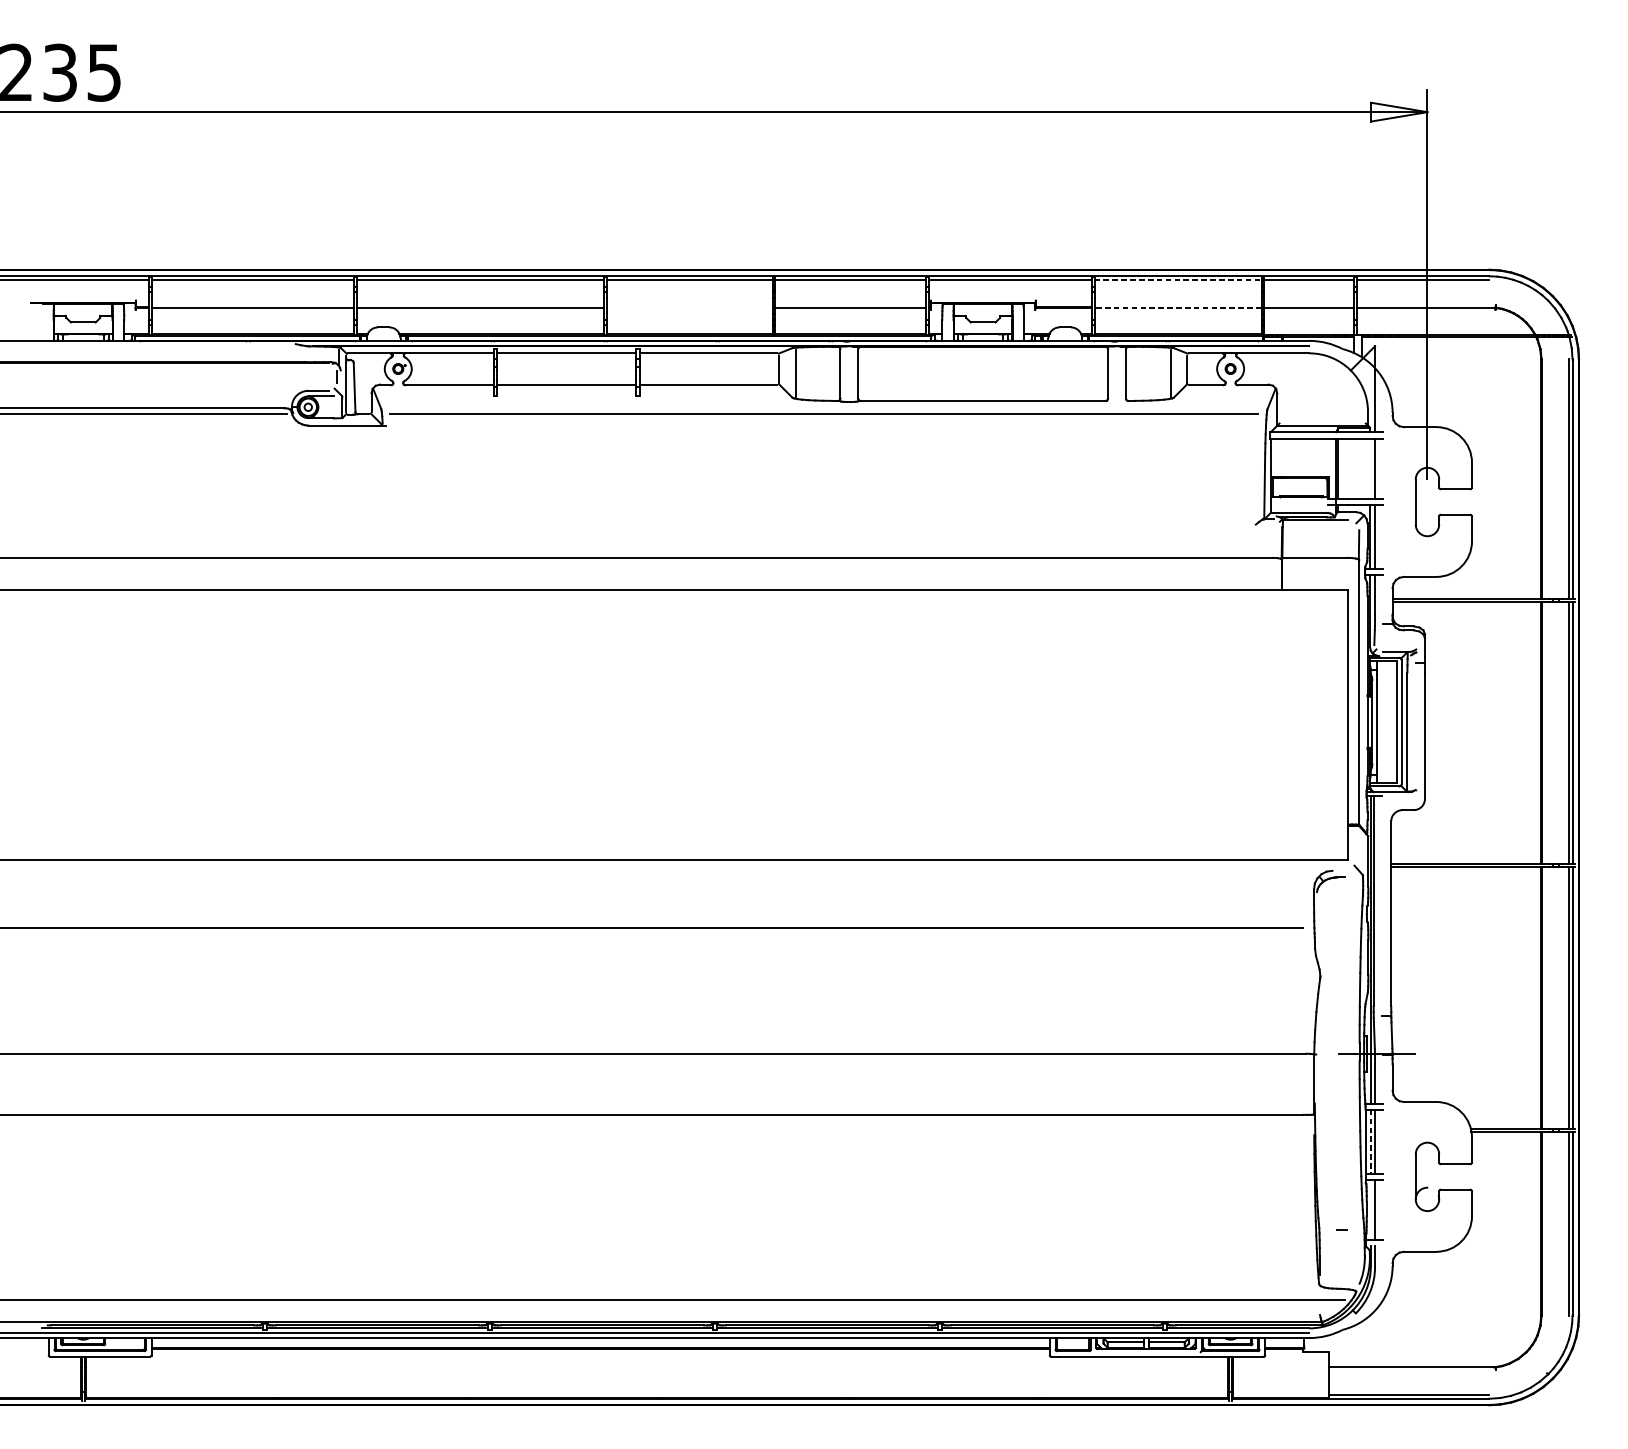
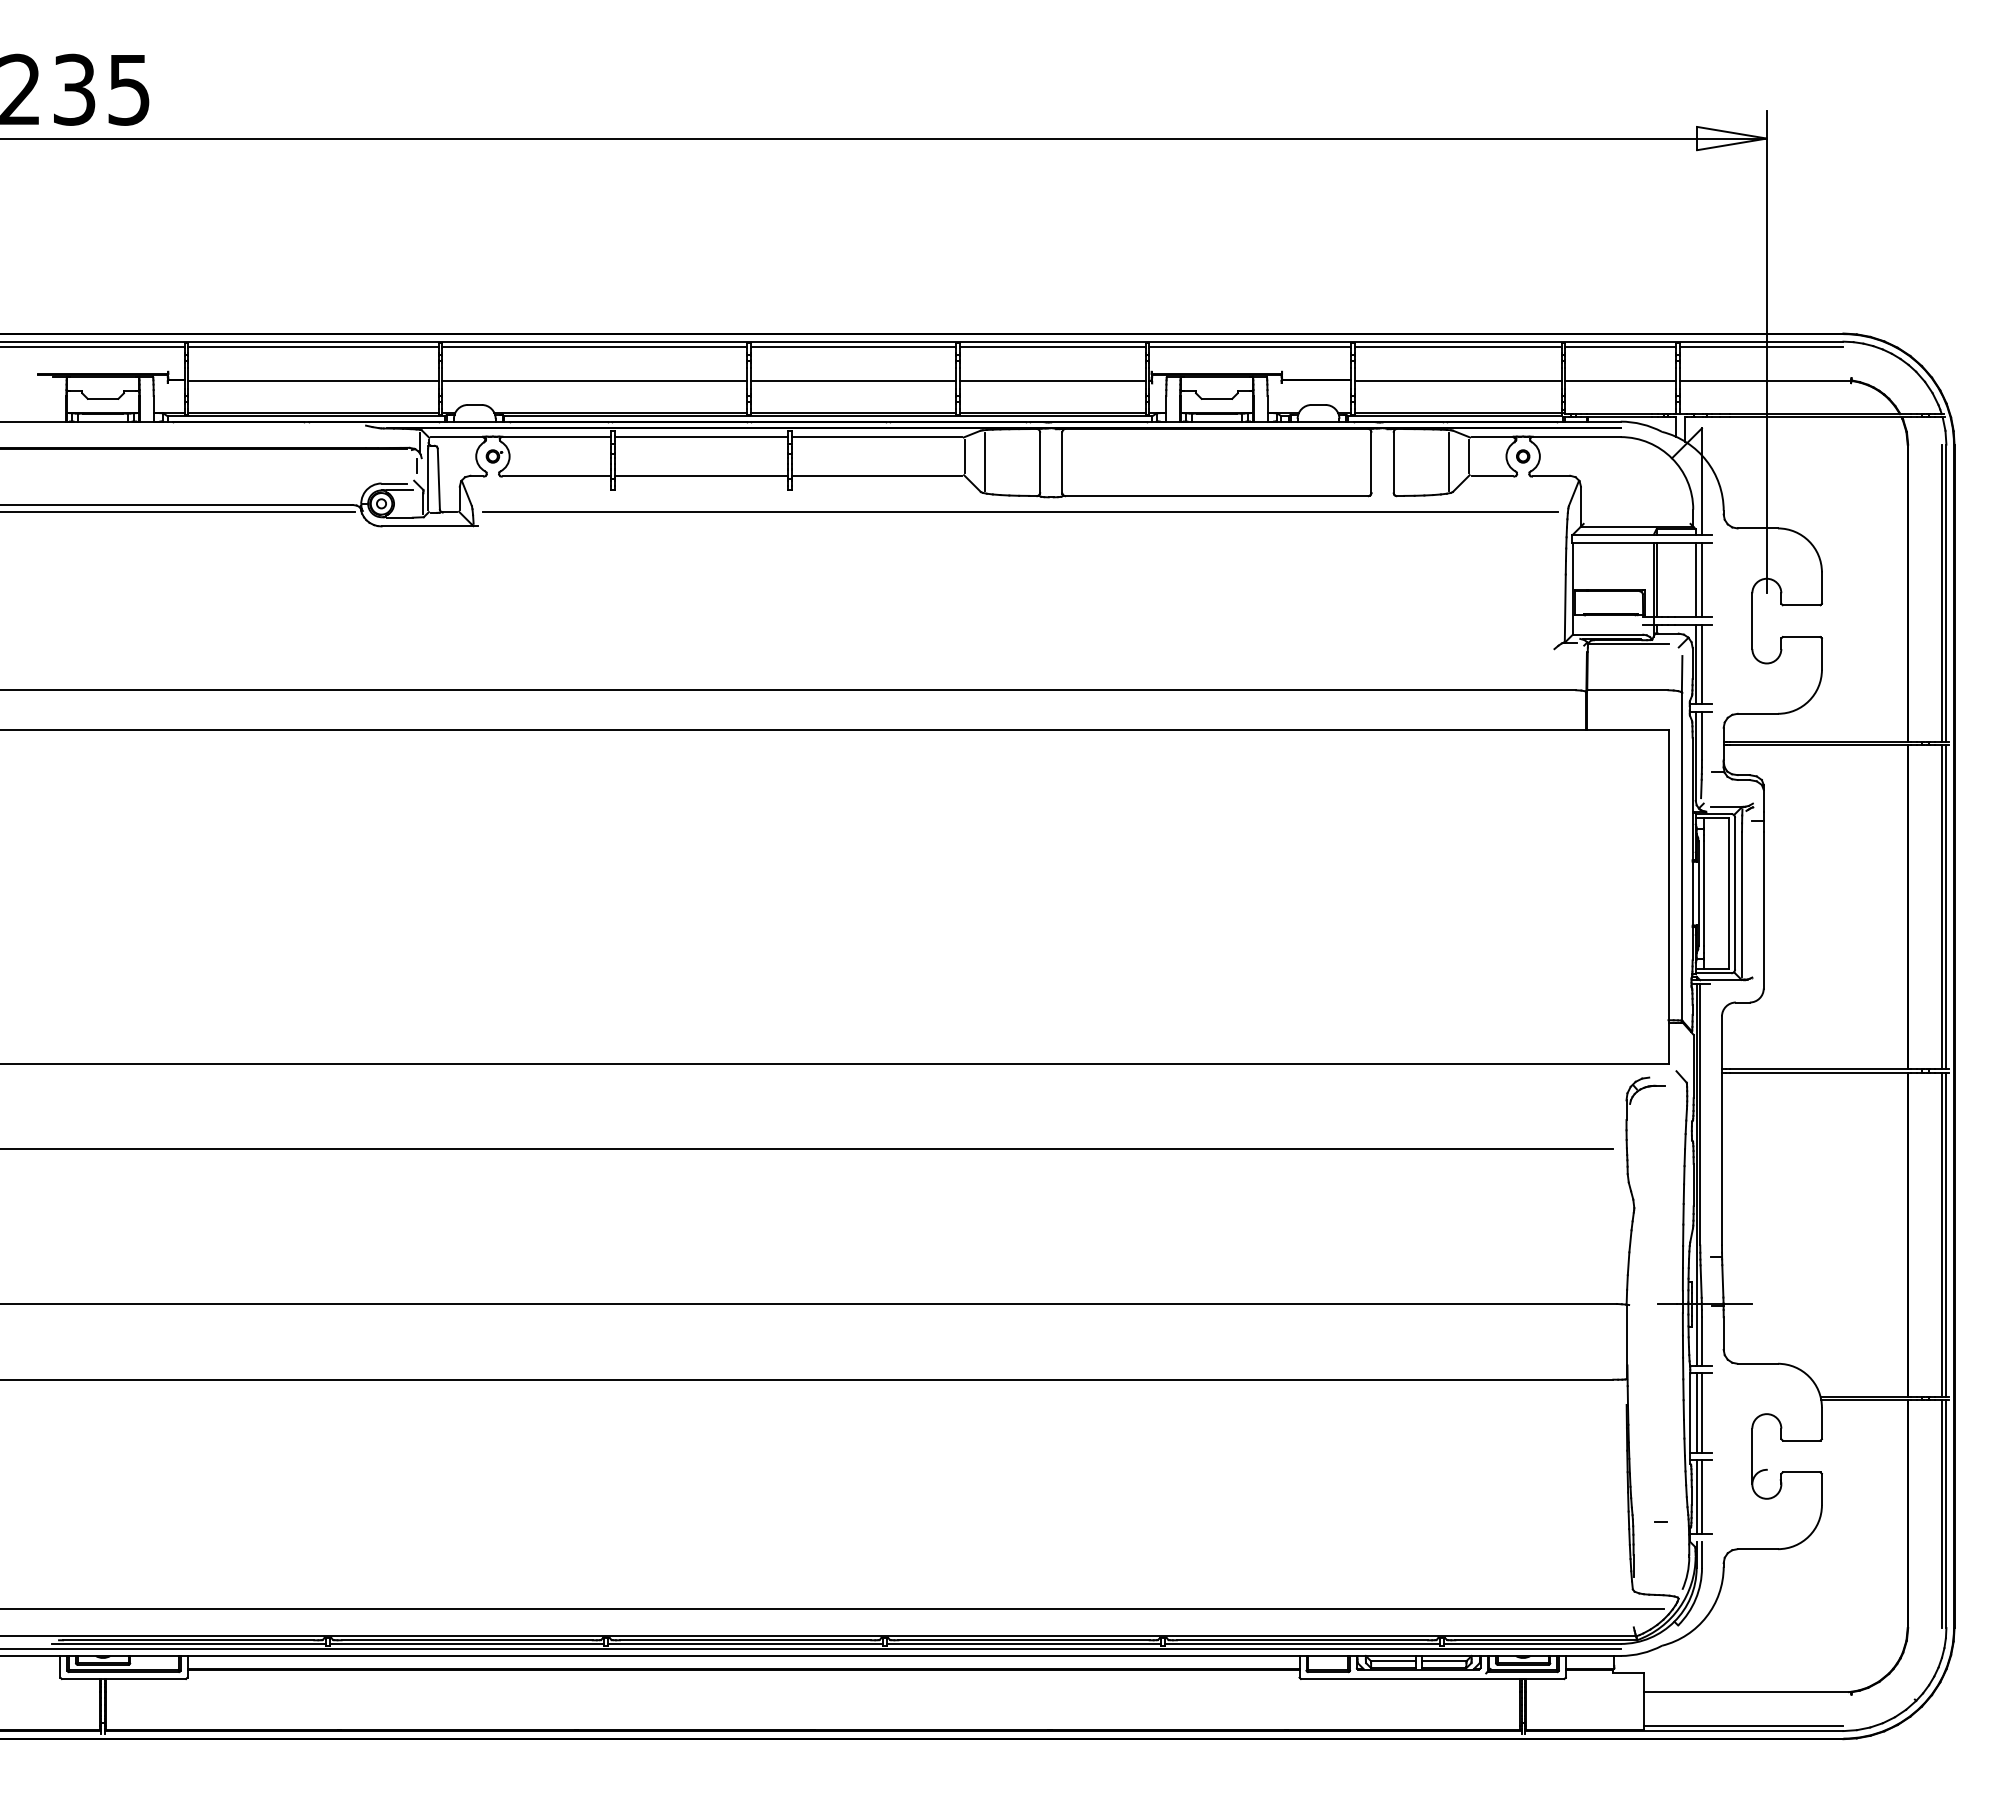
line: (1178, 280) -> (1458, 346), dashed -> solid
line: (689, 307) -> (853, 380), added
line: (1177, 307) -> (1457, 380), dashed -> solid
line: (1369, 468) -> (1695, 579), added
line: (1370, 1142) -> (1696, 1413), dashed -> solid
line: (1370, 1210) -> (1696, 1497), added

